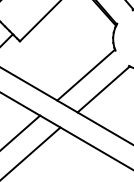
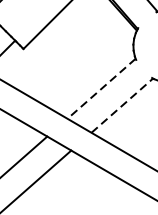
line: (86, 75) -> (101, 89), solid -> dashed
line: (103, 89) -> (122, 105), solid -> dashed

